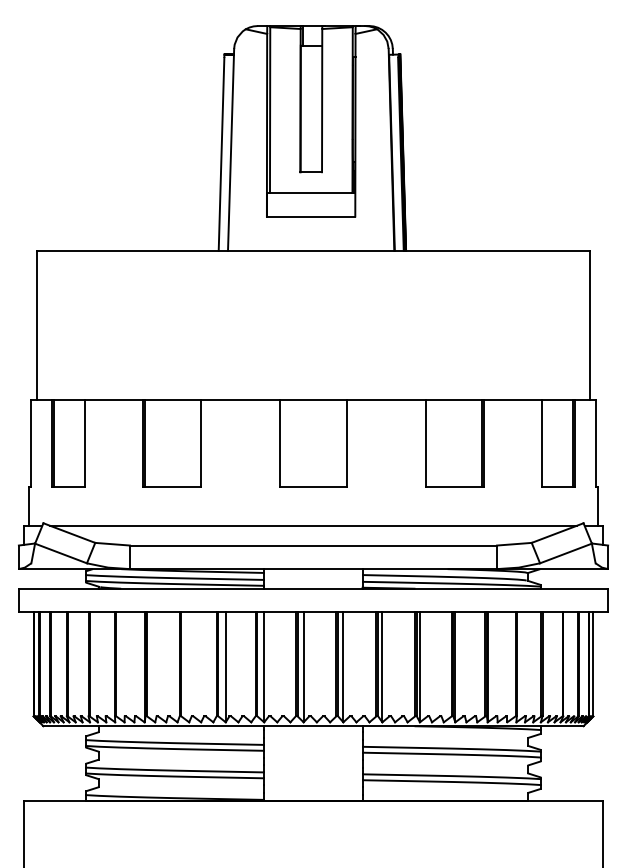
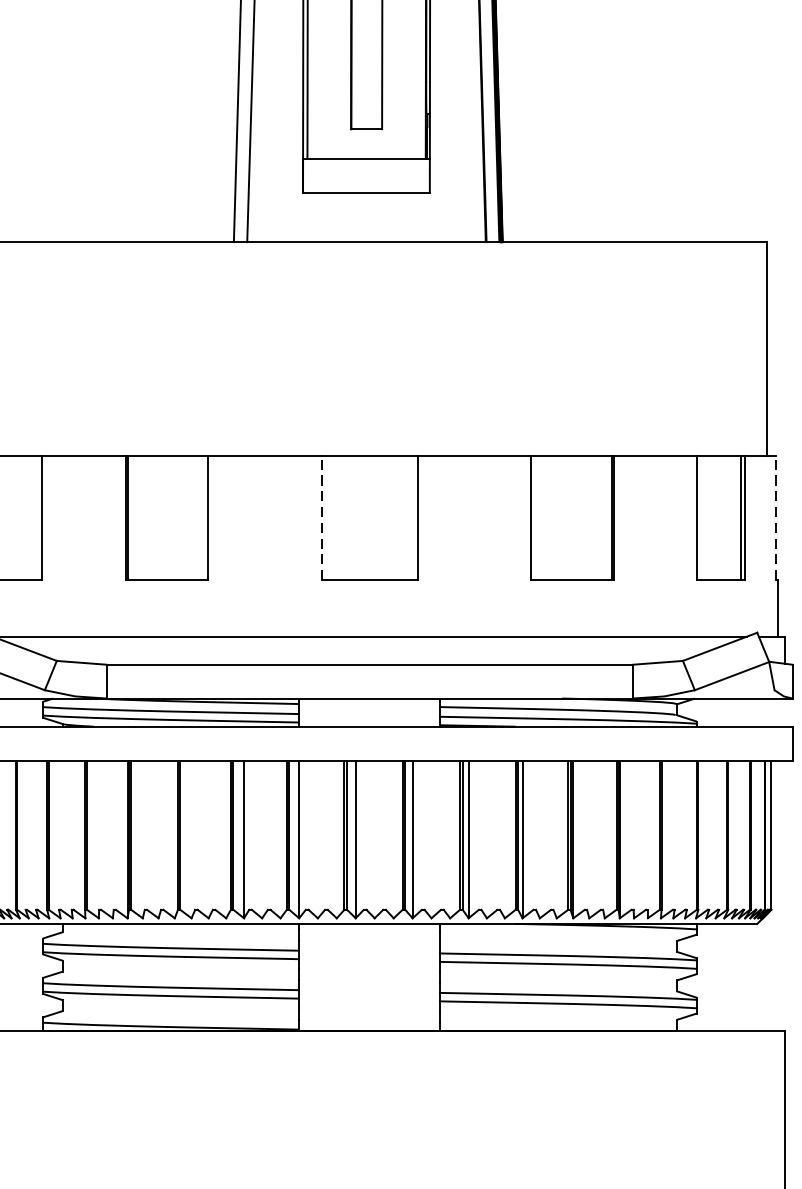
line: (280, 442) -> (322, 516), solid -> dashed
line: (596, 442) -> (775, 516), solid -> dashed

